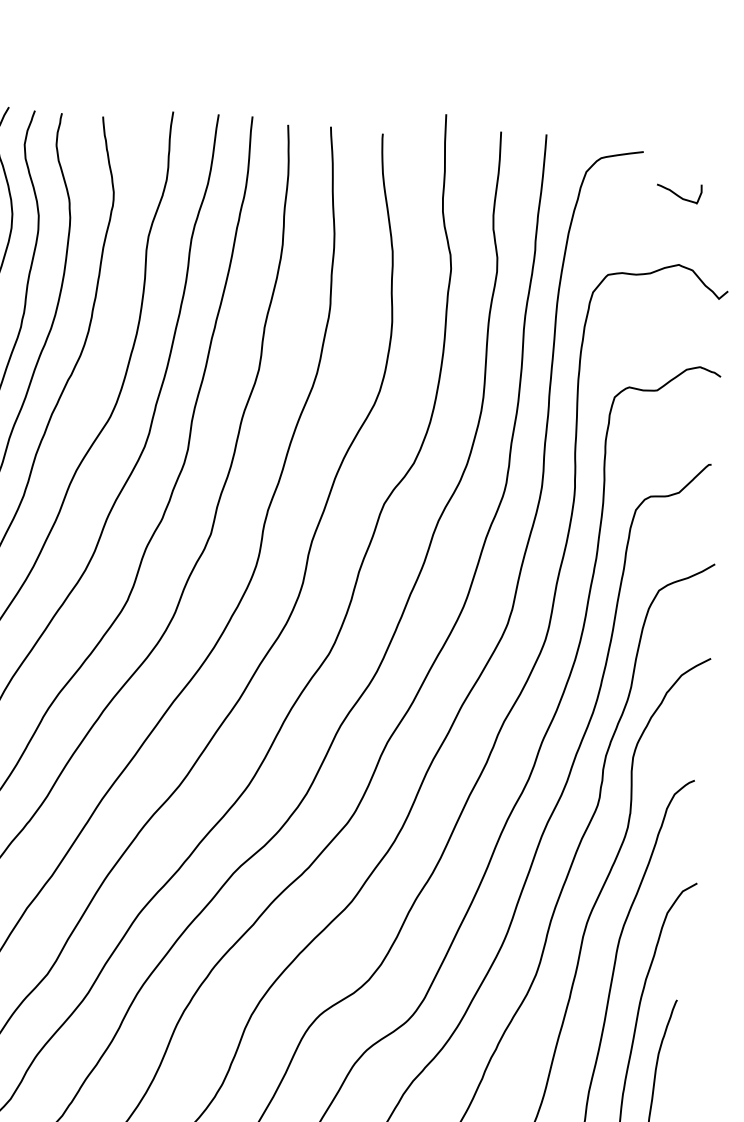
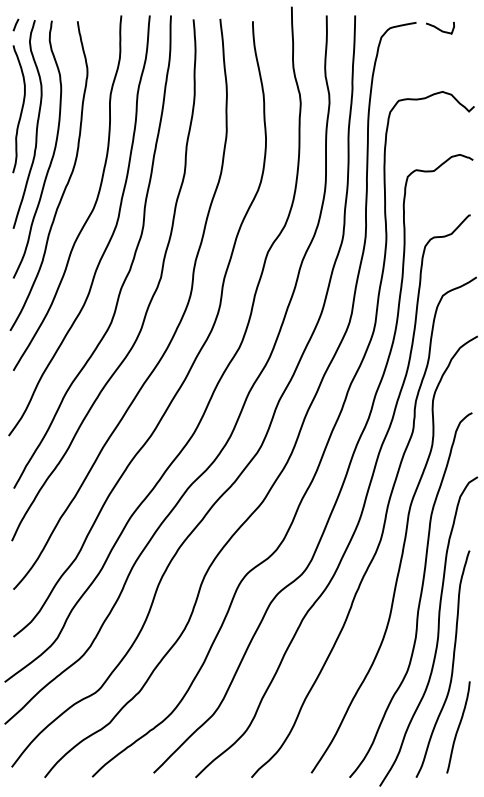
curve: (678, 193) -> (439, 28), moved

